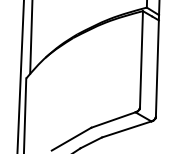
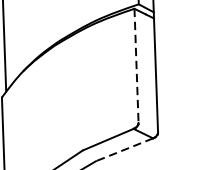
line: (141, 59) -> (136, 66), solid -> dashed
line: (126, 129) -> (124, 149), solid -> dashed

